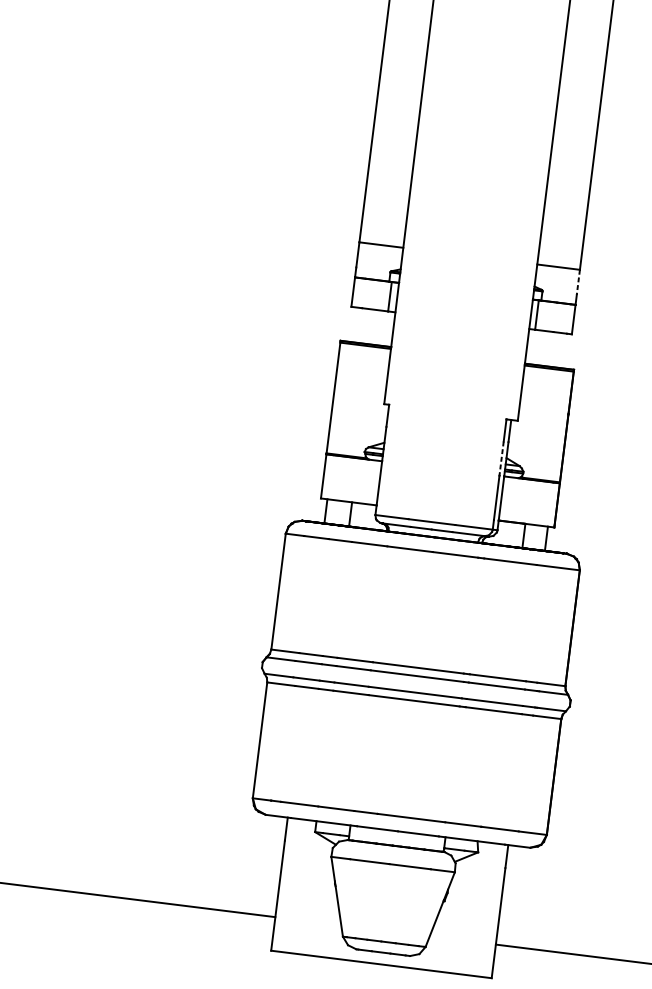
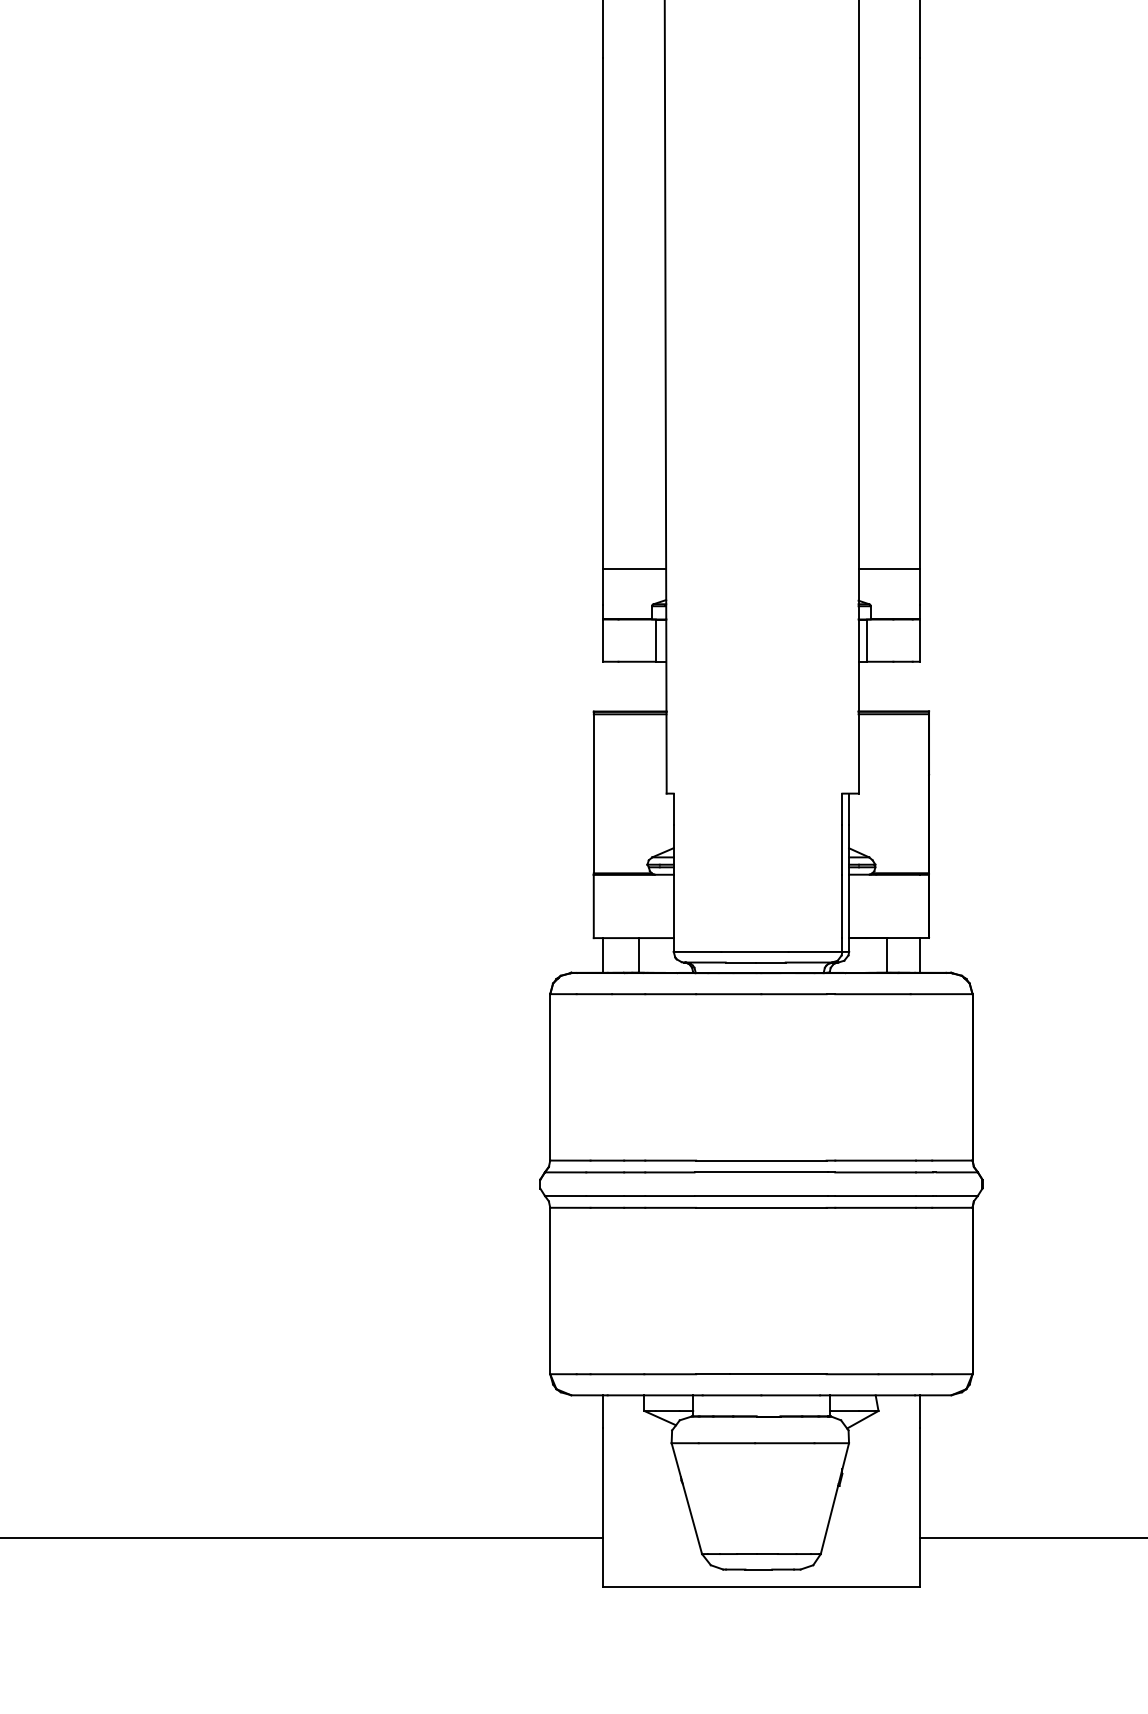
line: (578, 282) -> (919, 587), dashed -> solid
line: (501, 459) -> (842, 850), dashed -> solid

